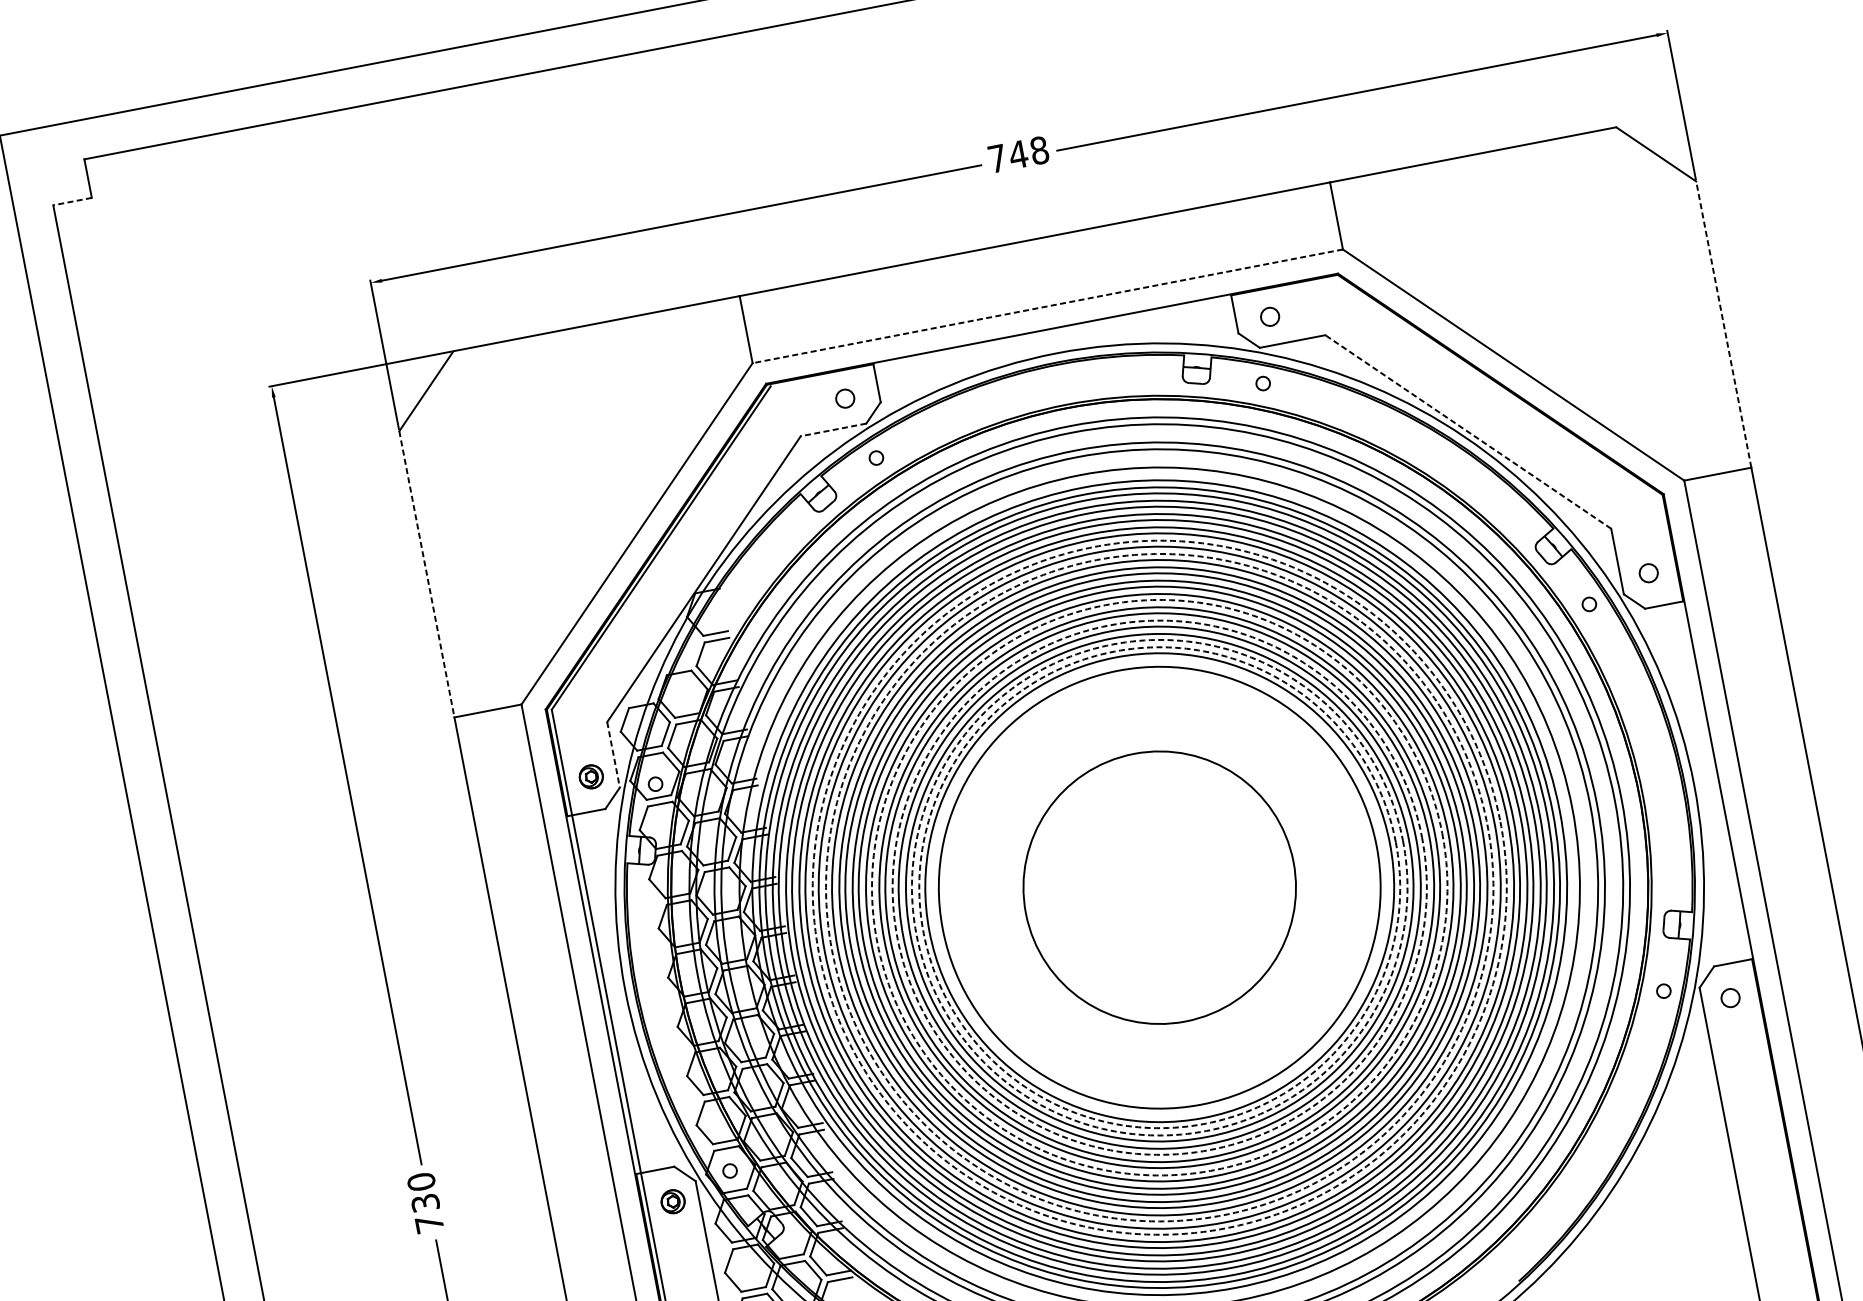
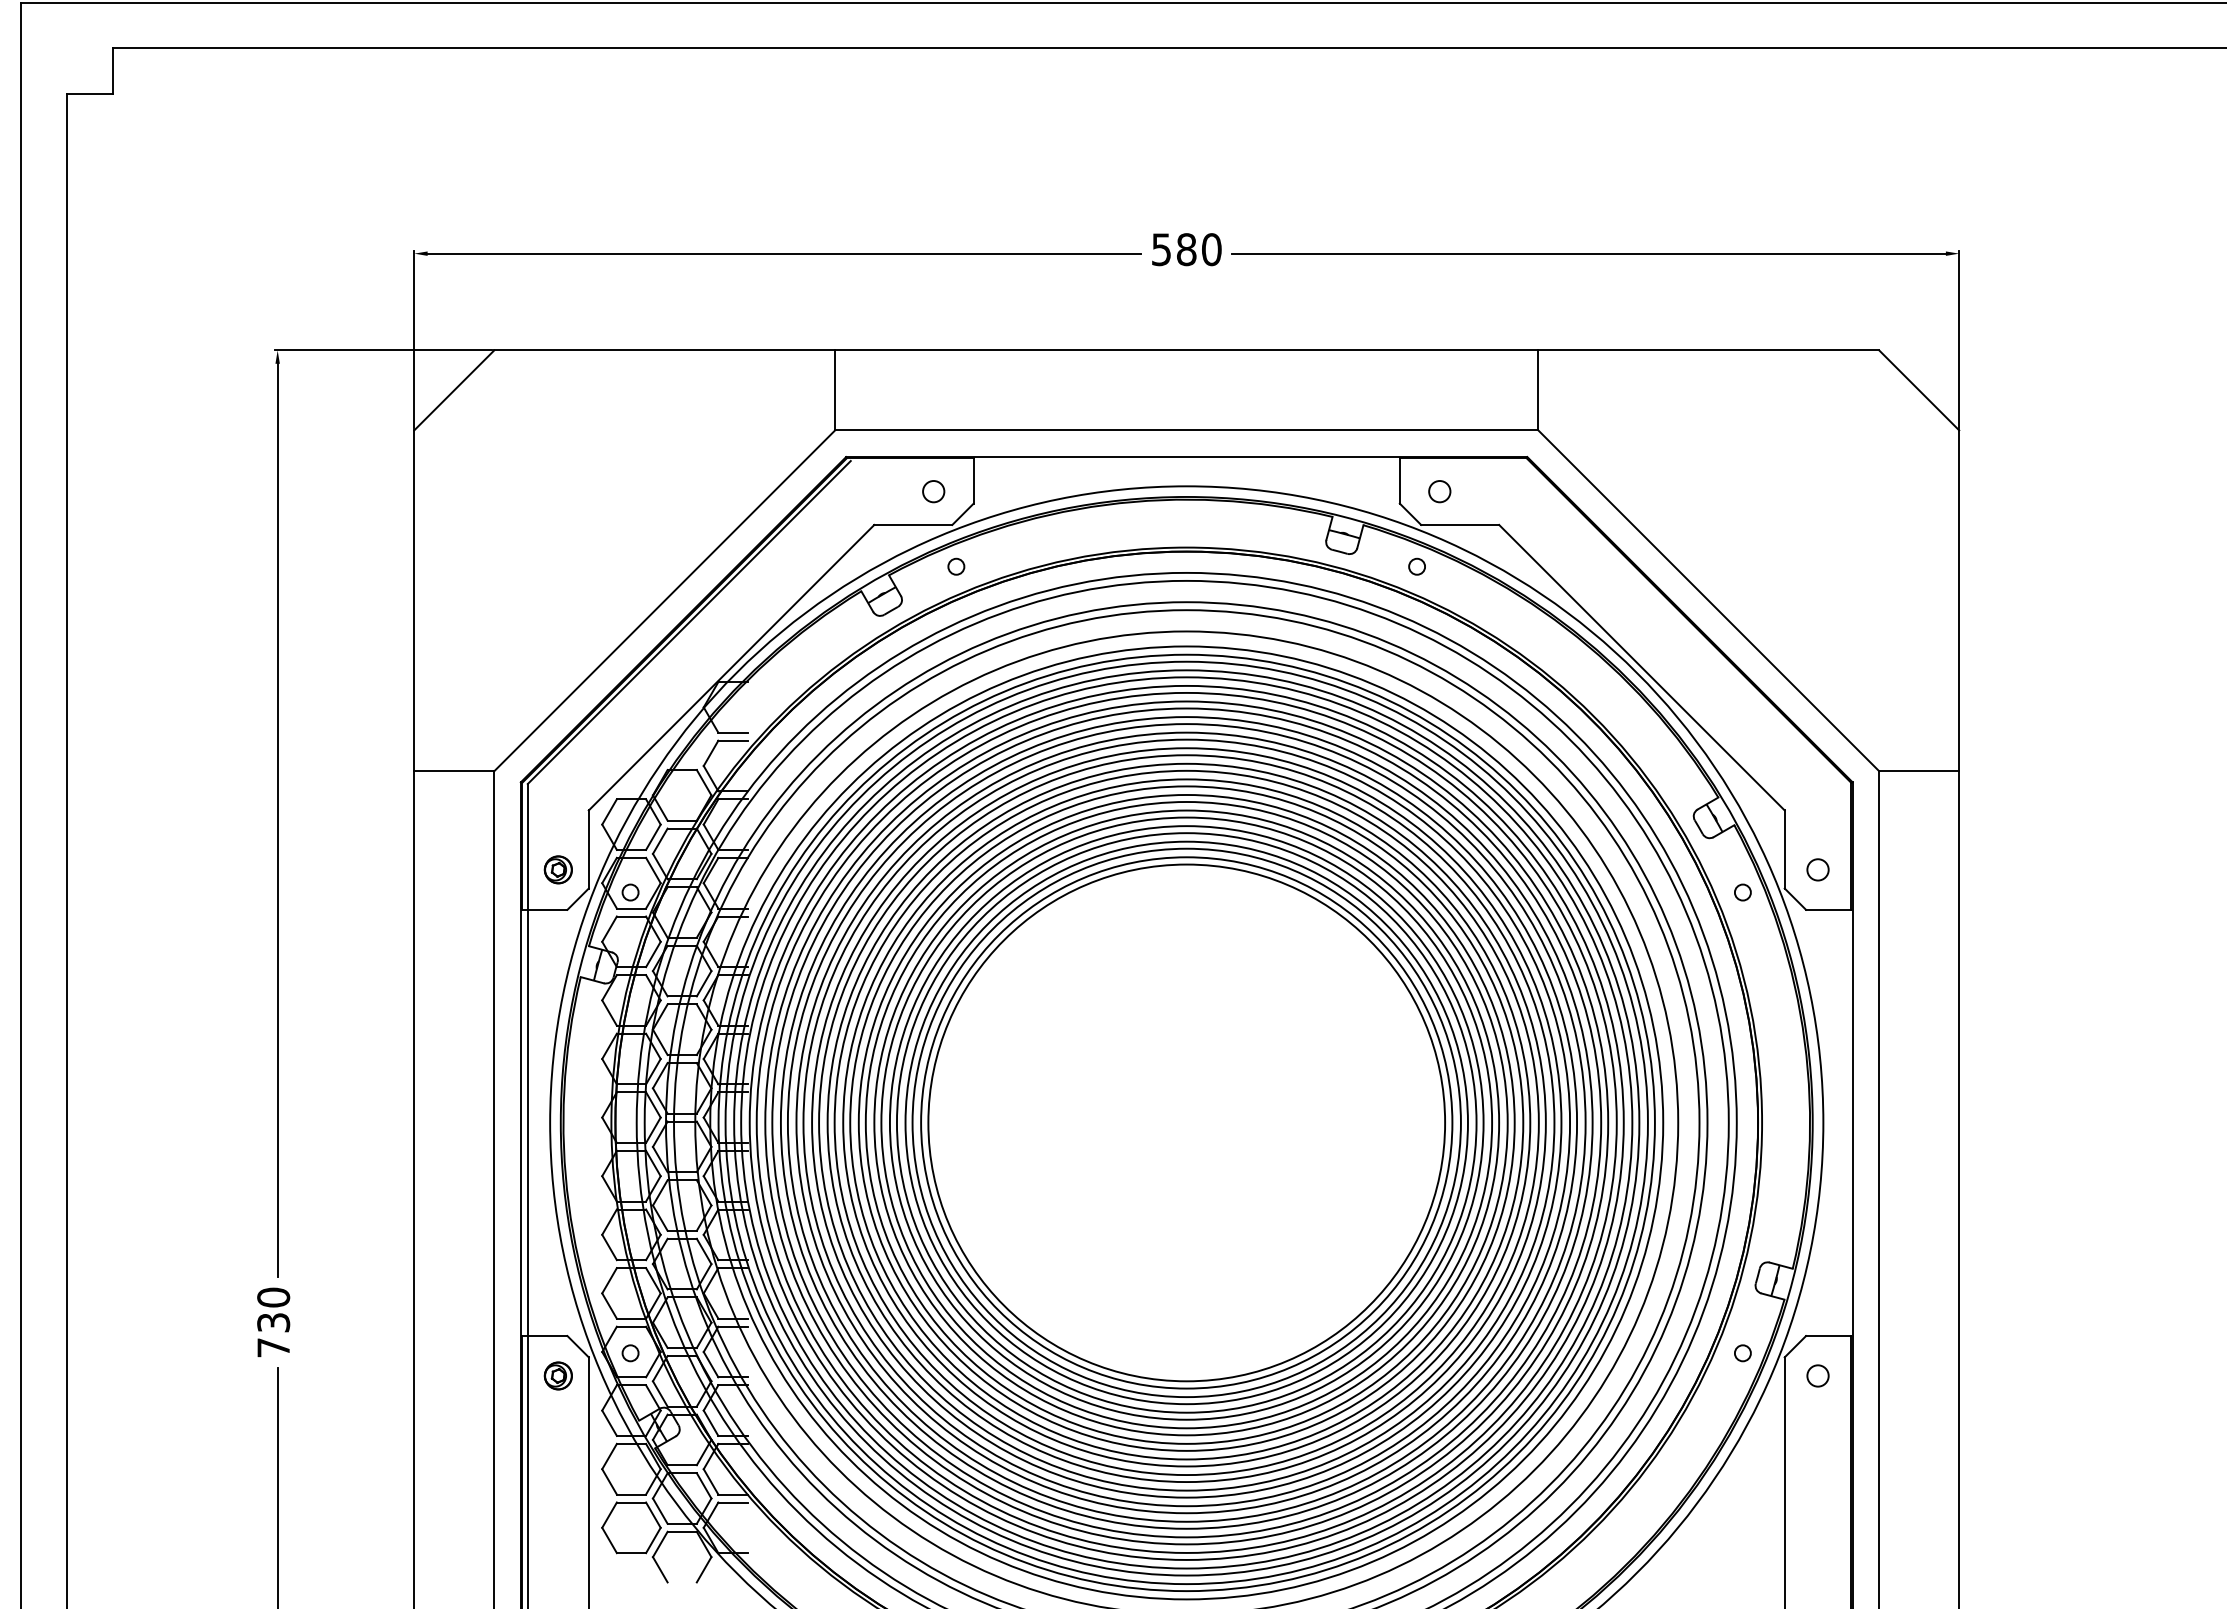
text: (1018, 154) -> (1186, 249), 748 -> 580
line: (72, 201) -> (89, 94), dashed -> solid
line: (1047, 306) -> (1186, 430), dashed -> solid
line: (1723, 324) -> (1959, 600), dashed -> solid
line: (832, 429) -> (912, 524), dashed -> solid
line: (1467, 431) -> (1641, 667), dashed -> solid
line: (427, 574) -> (414, 601), dashed -> solid
line: (613, 755) -> (588, 850), dashed -> solid
circle: (1159, 887) -> (1186, 1122), dashed -> solid
circle: (1159, 887) -> (1186, 1122), dashed -> solid
circle: (1159, 887) -> (1186, 1122), dashed -> solid
circle: (1159, 887) -> (1186, 1122), dashed -> solid
circle: (1159, 887) -> (1186, 1122), dashed -> solid
circle: (1159, 887) -> (1186, 1122), dashed -> solid
circle: (1159, 887) -> (1186, 1122), size x1.67

